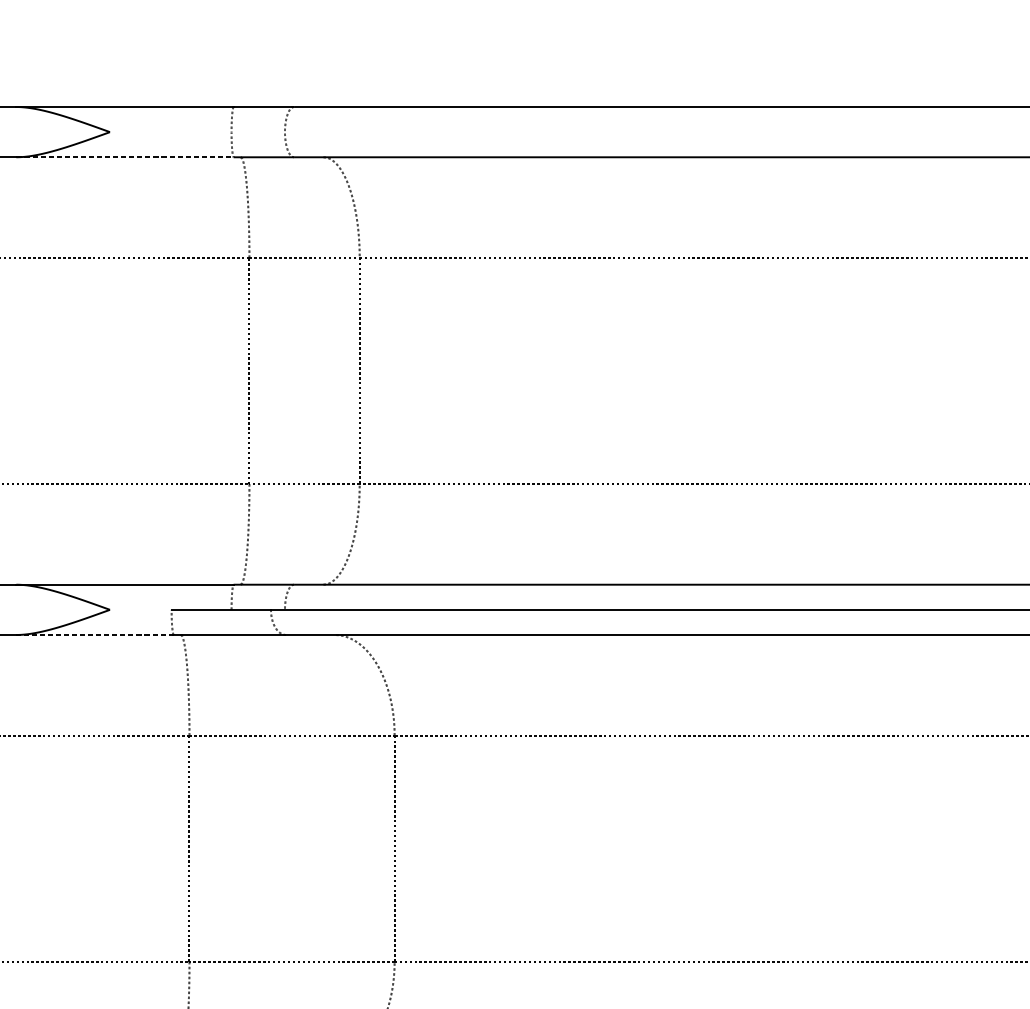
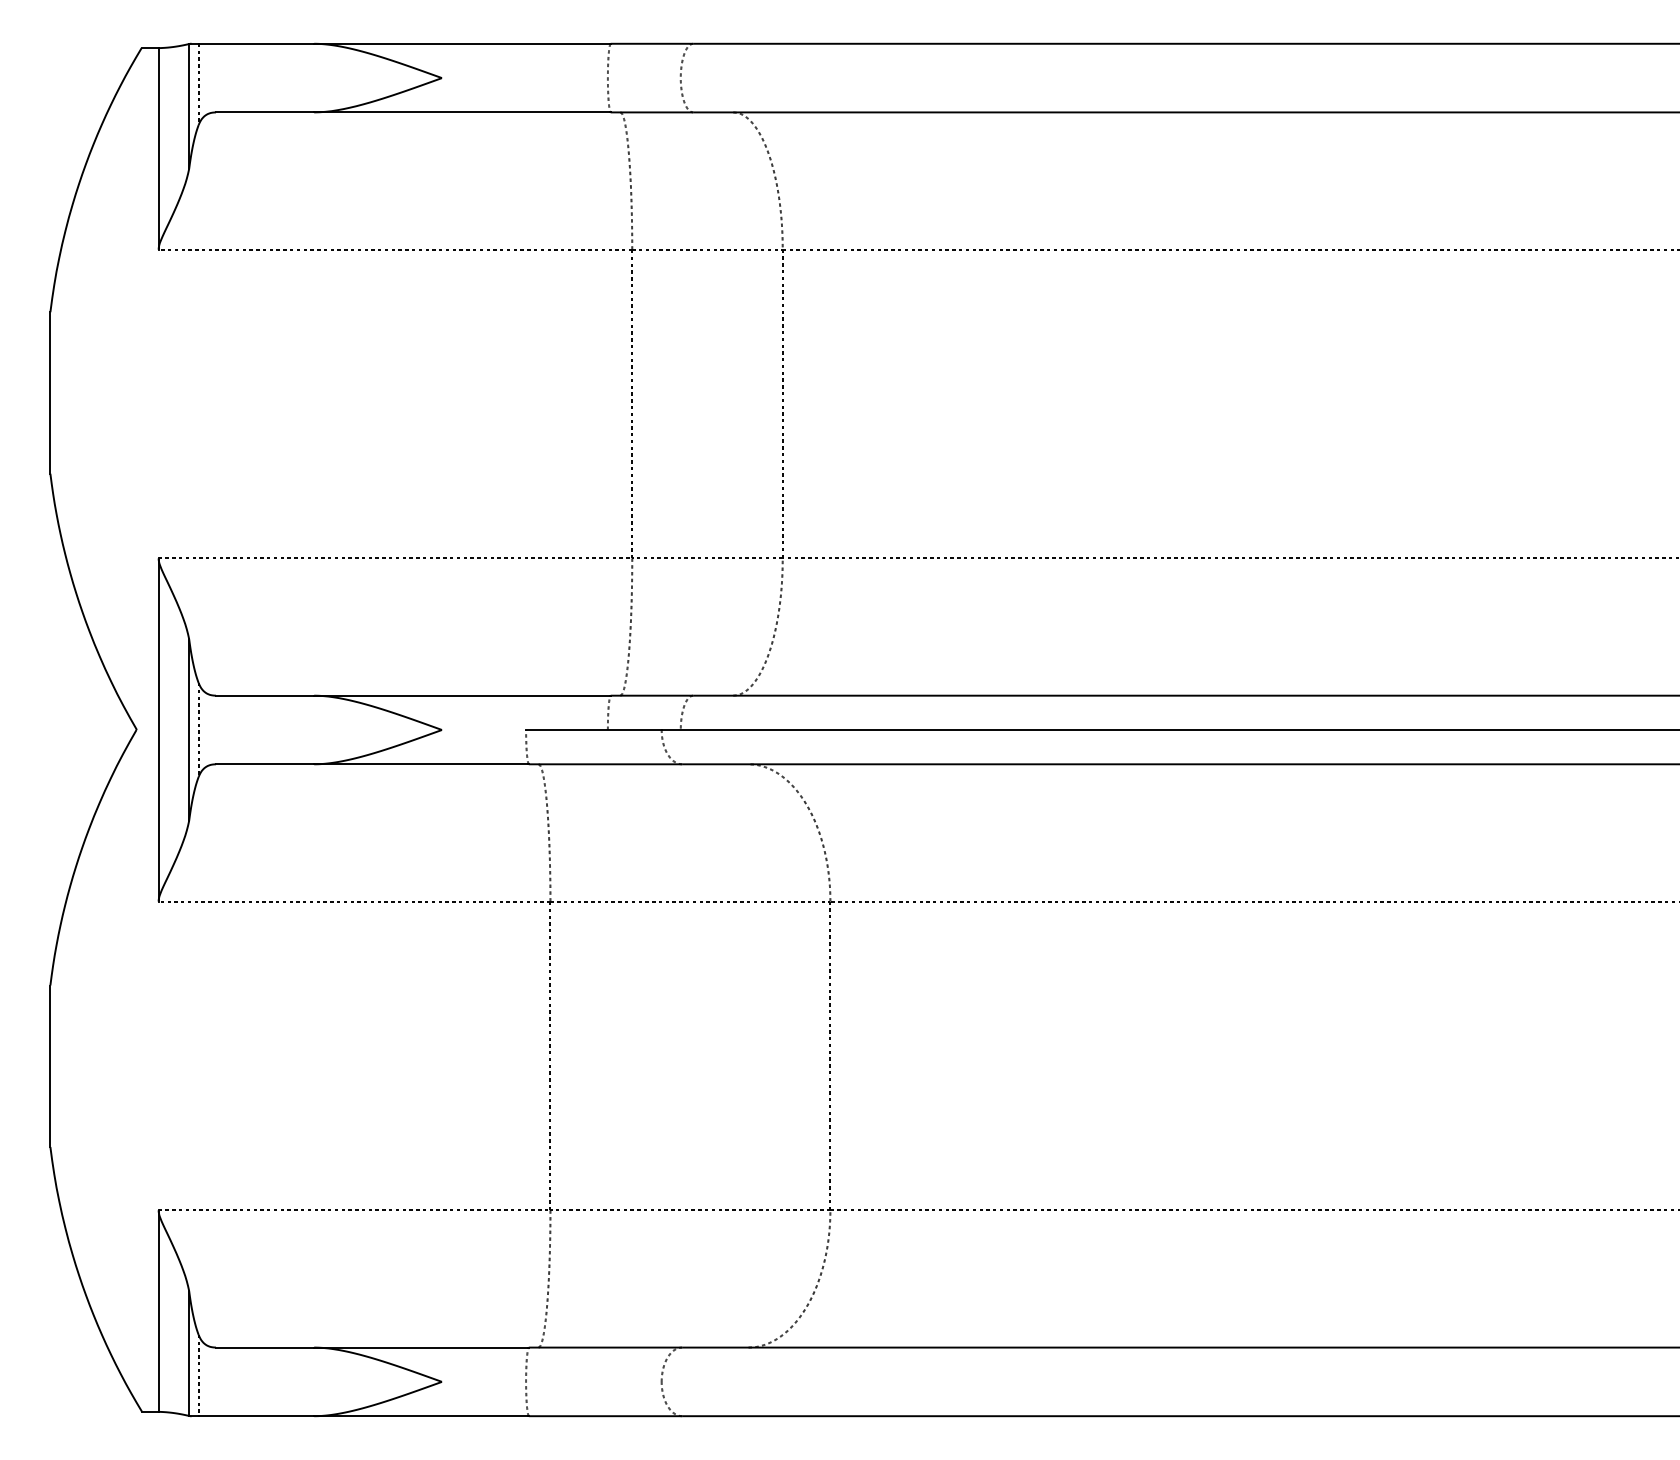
line: (125, 157) -> (463, 112), dashed -> solid
line: (94, 635) -> (421, 764), dashed -> solid

